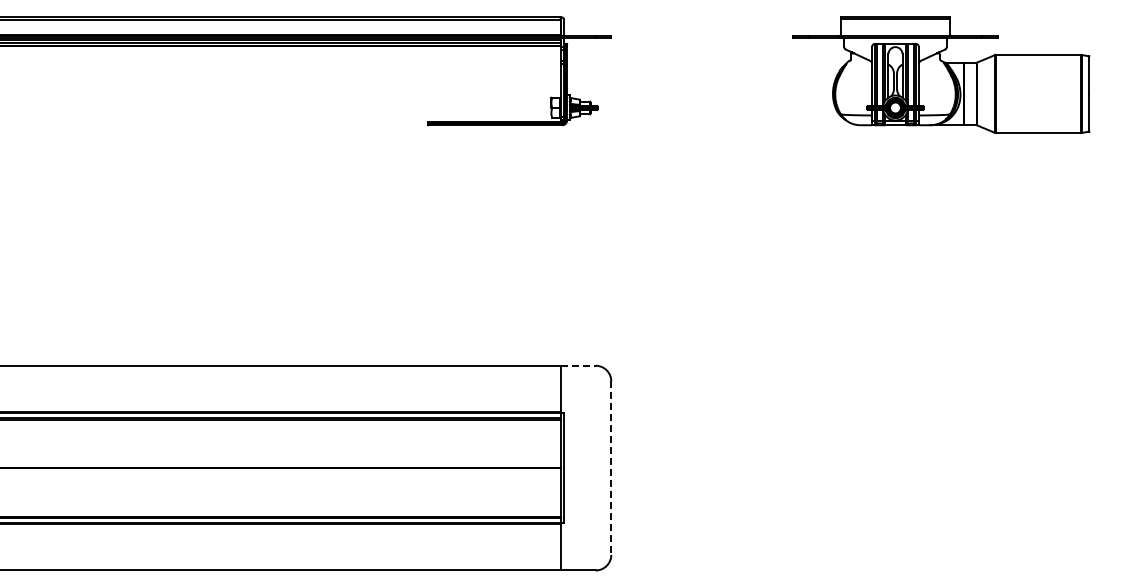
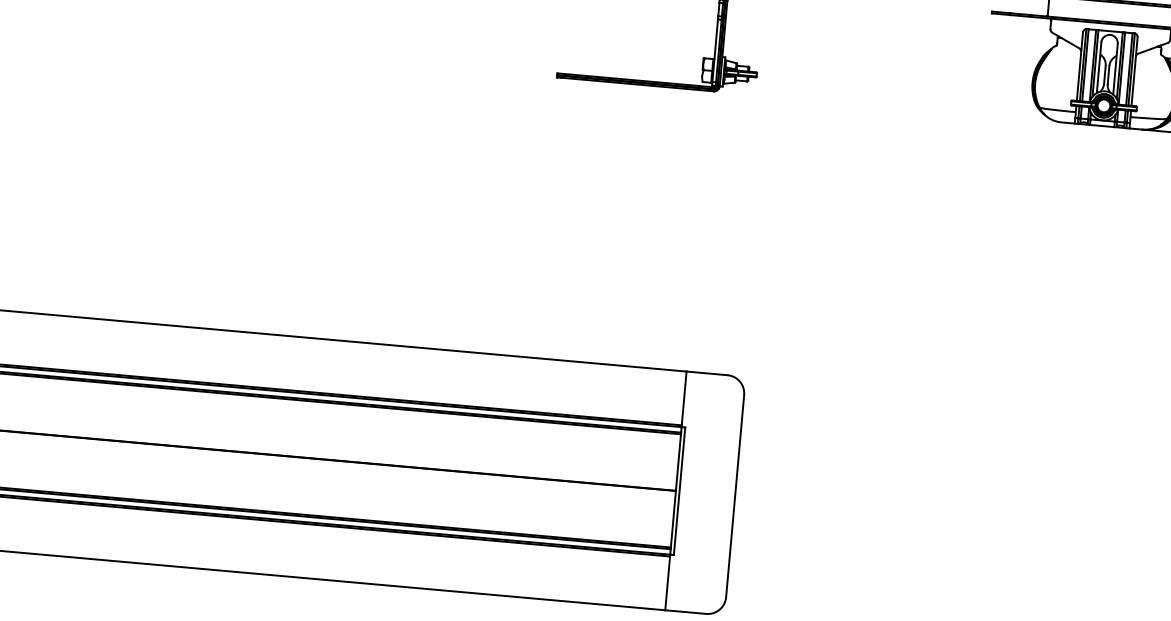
line: (578, 365) -> (707, 373), dashed -> solid
line: (611, 468) -> (735, 496), dashed -> solid

